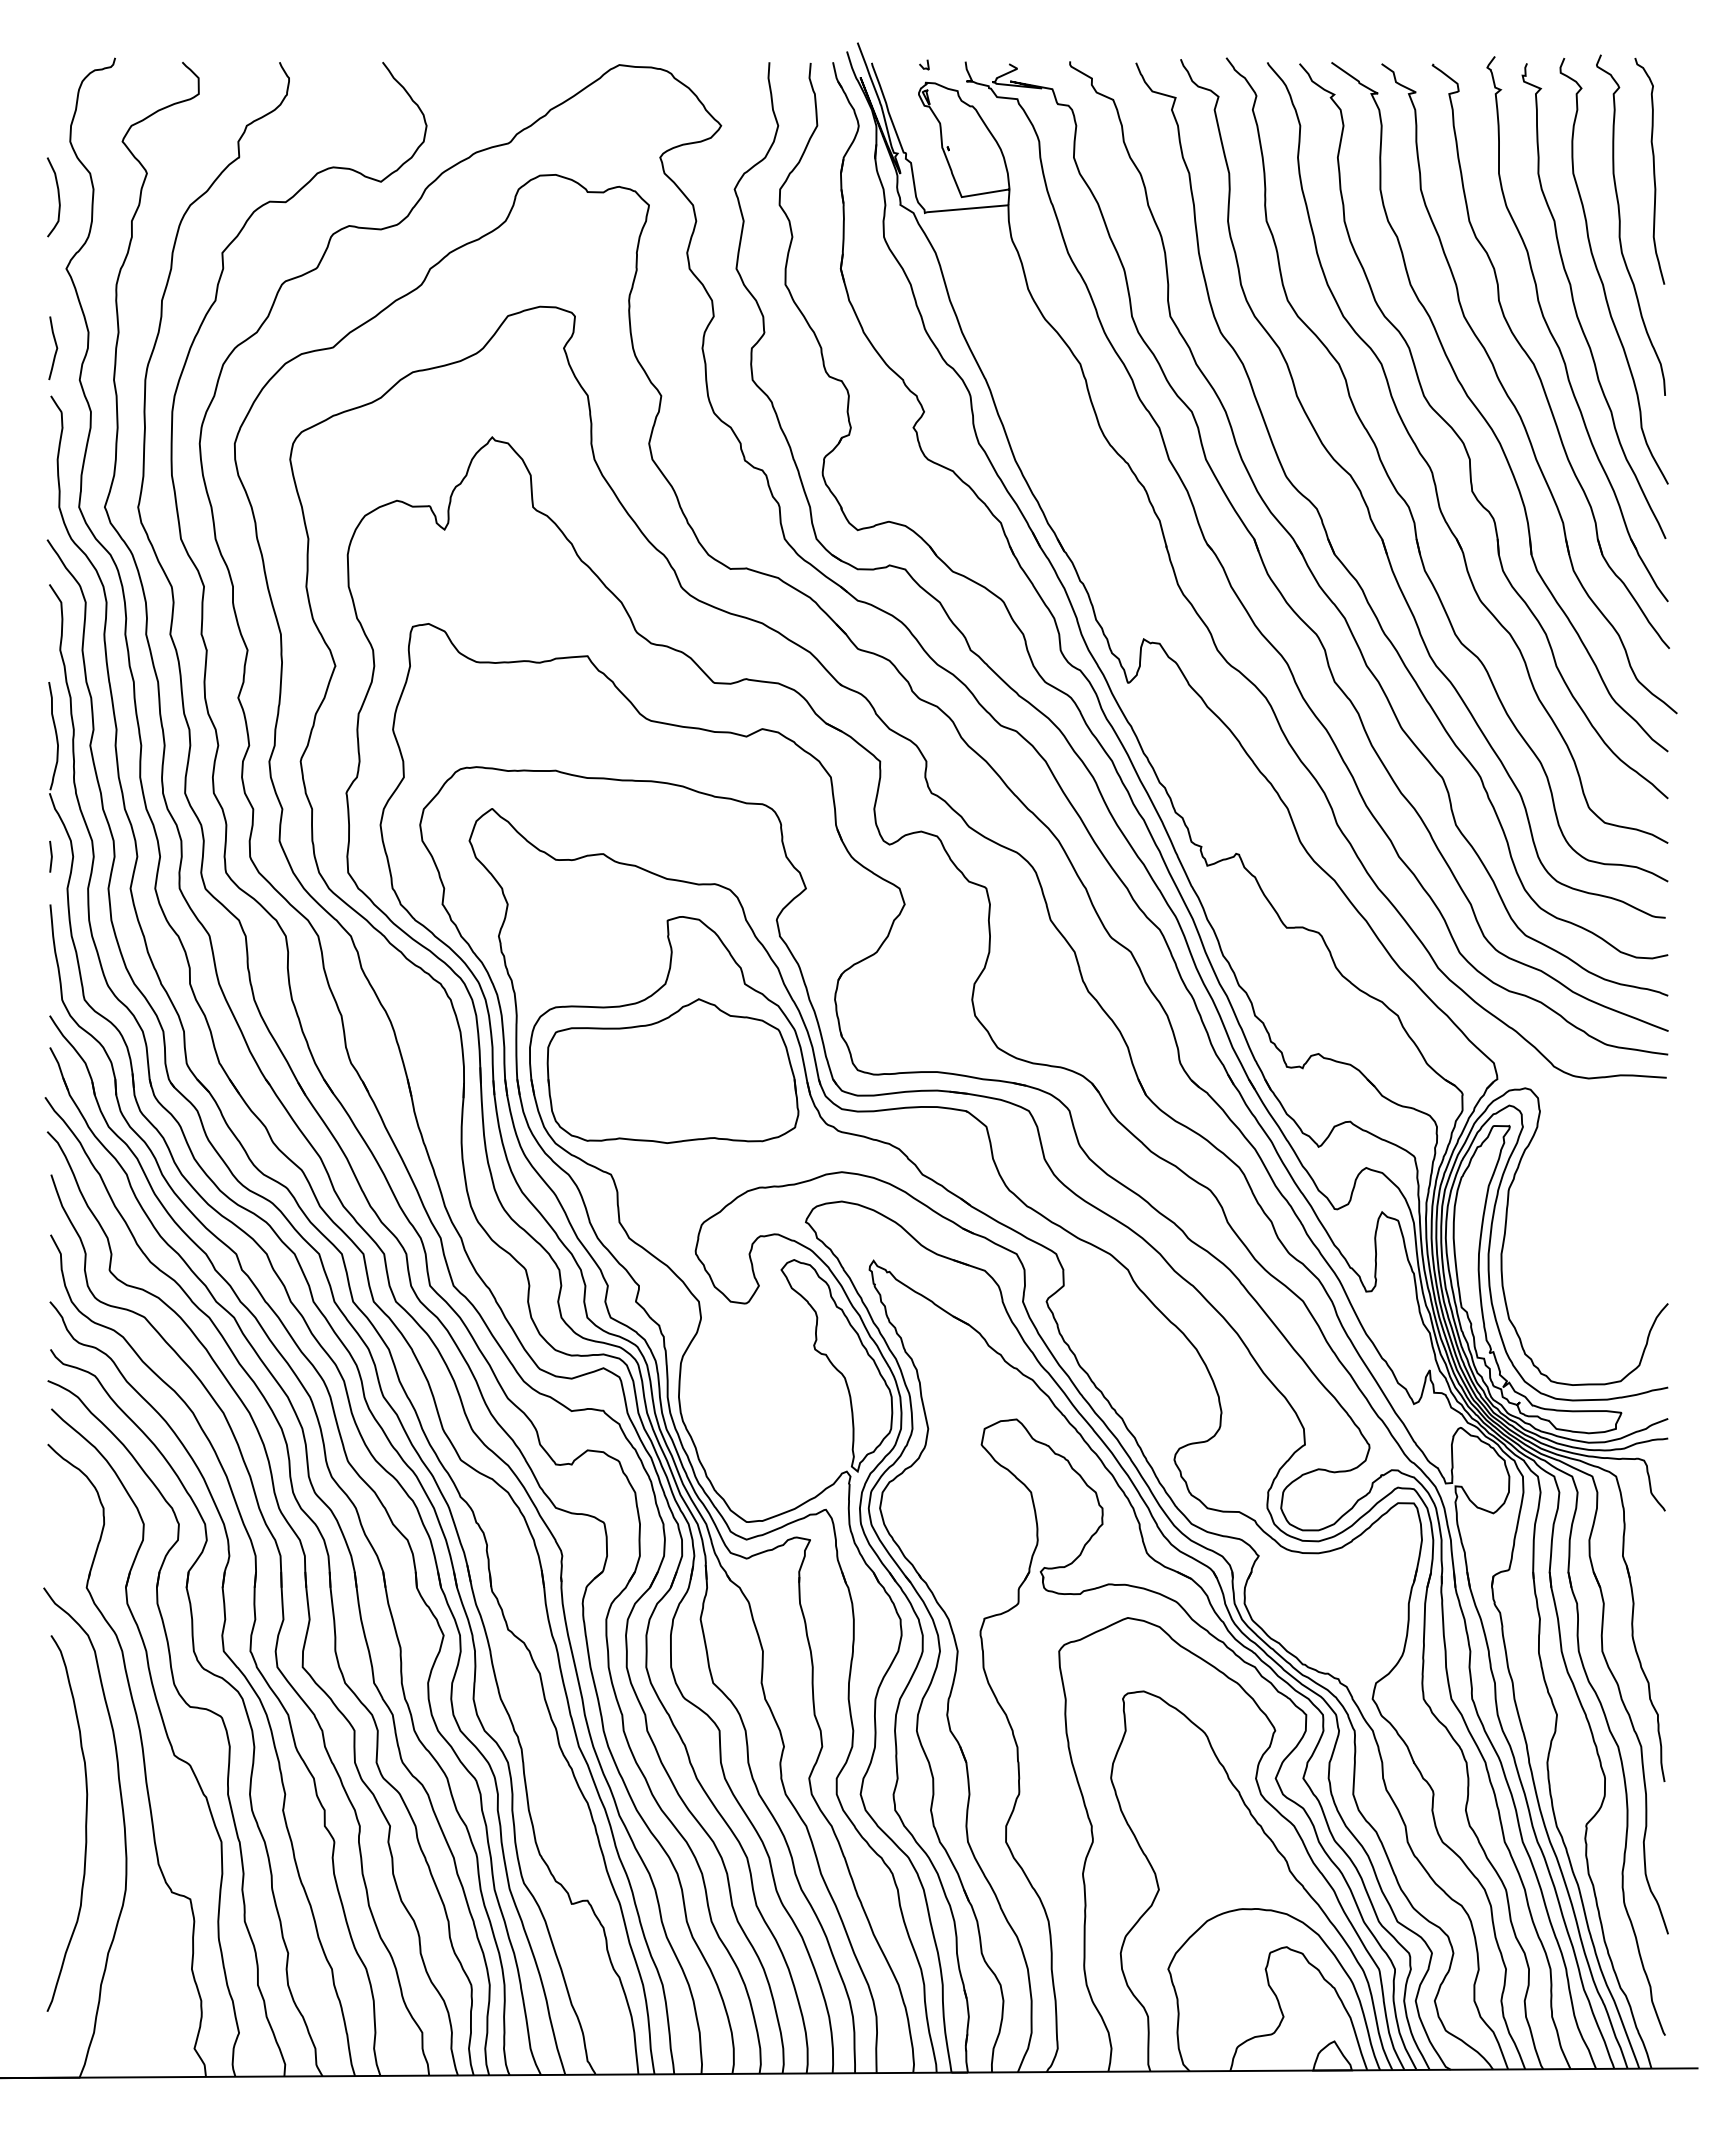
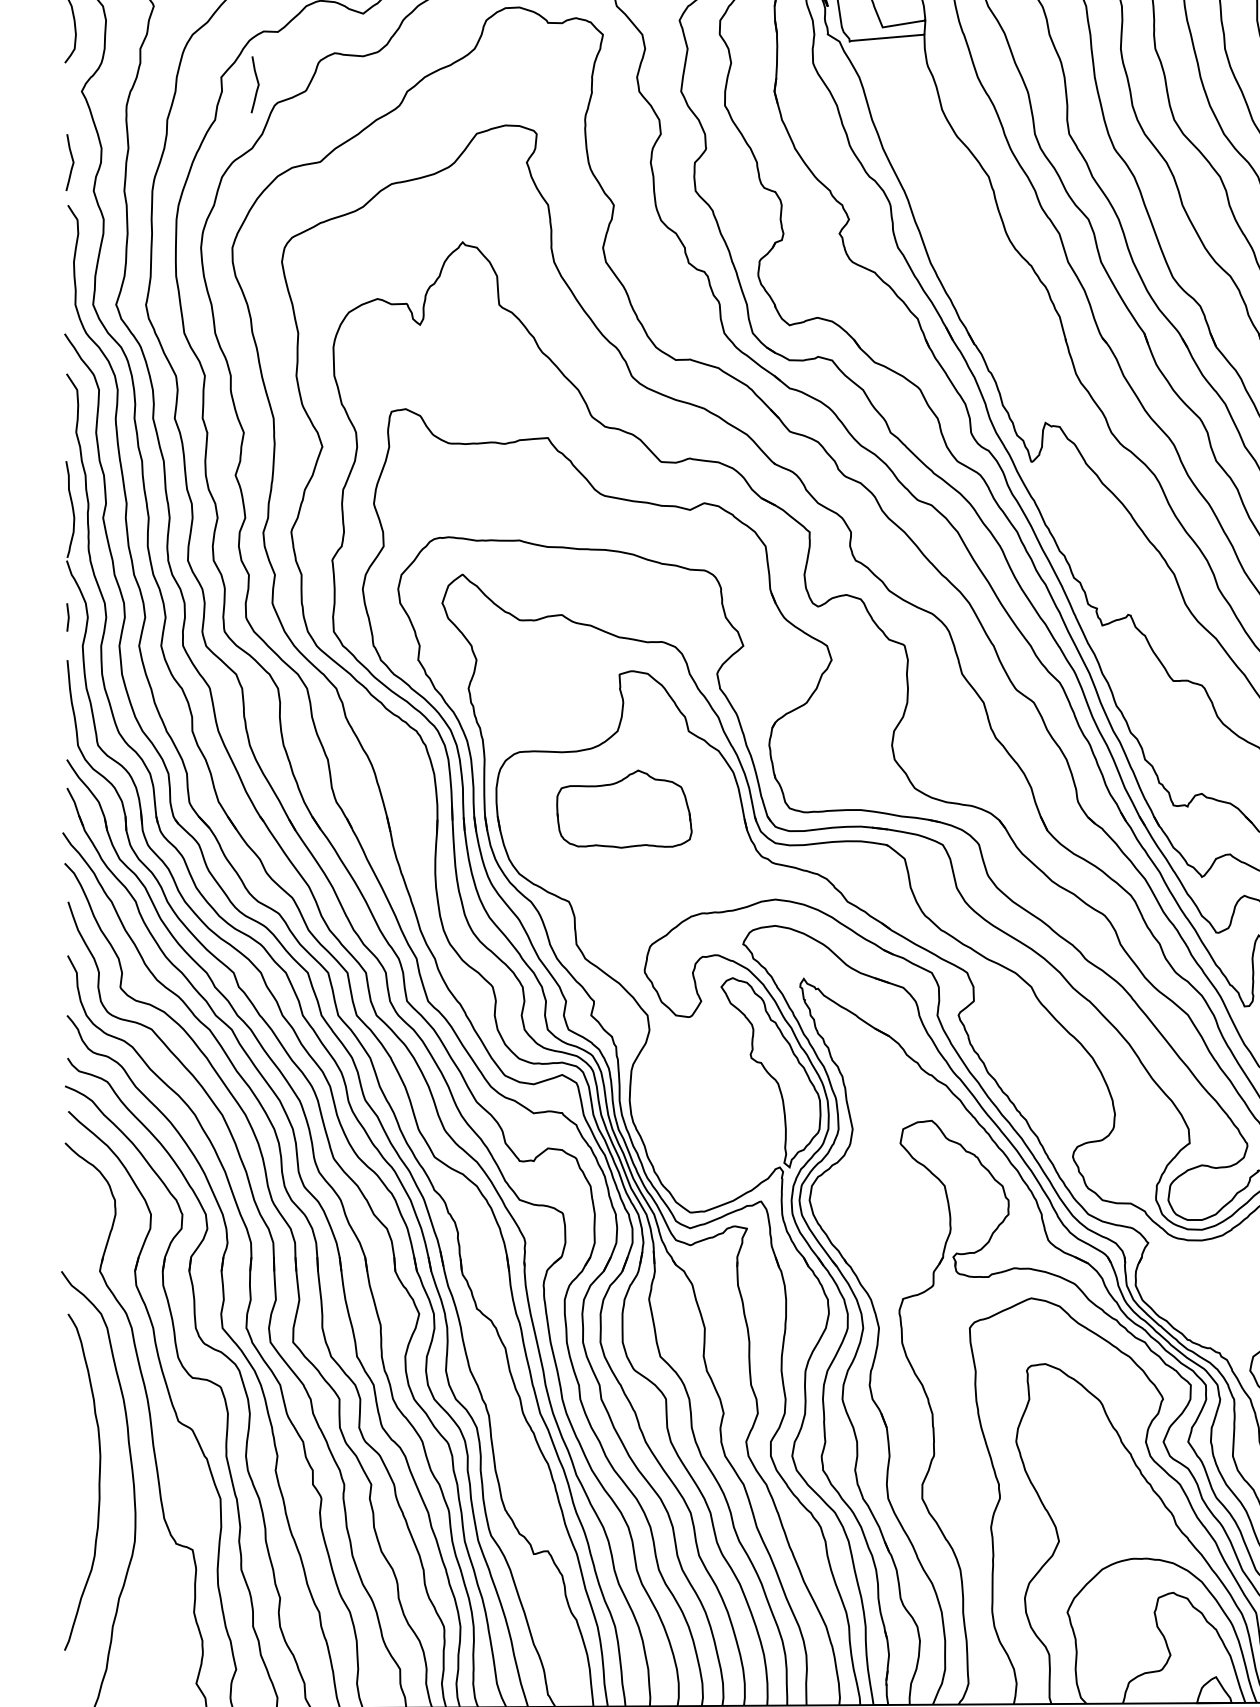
curve: (262, 259) -> (257, 83), added
part: (672, 1070) -> (623, 808), size x0.6

